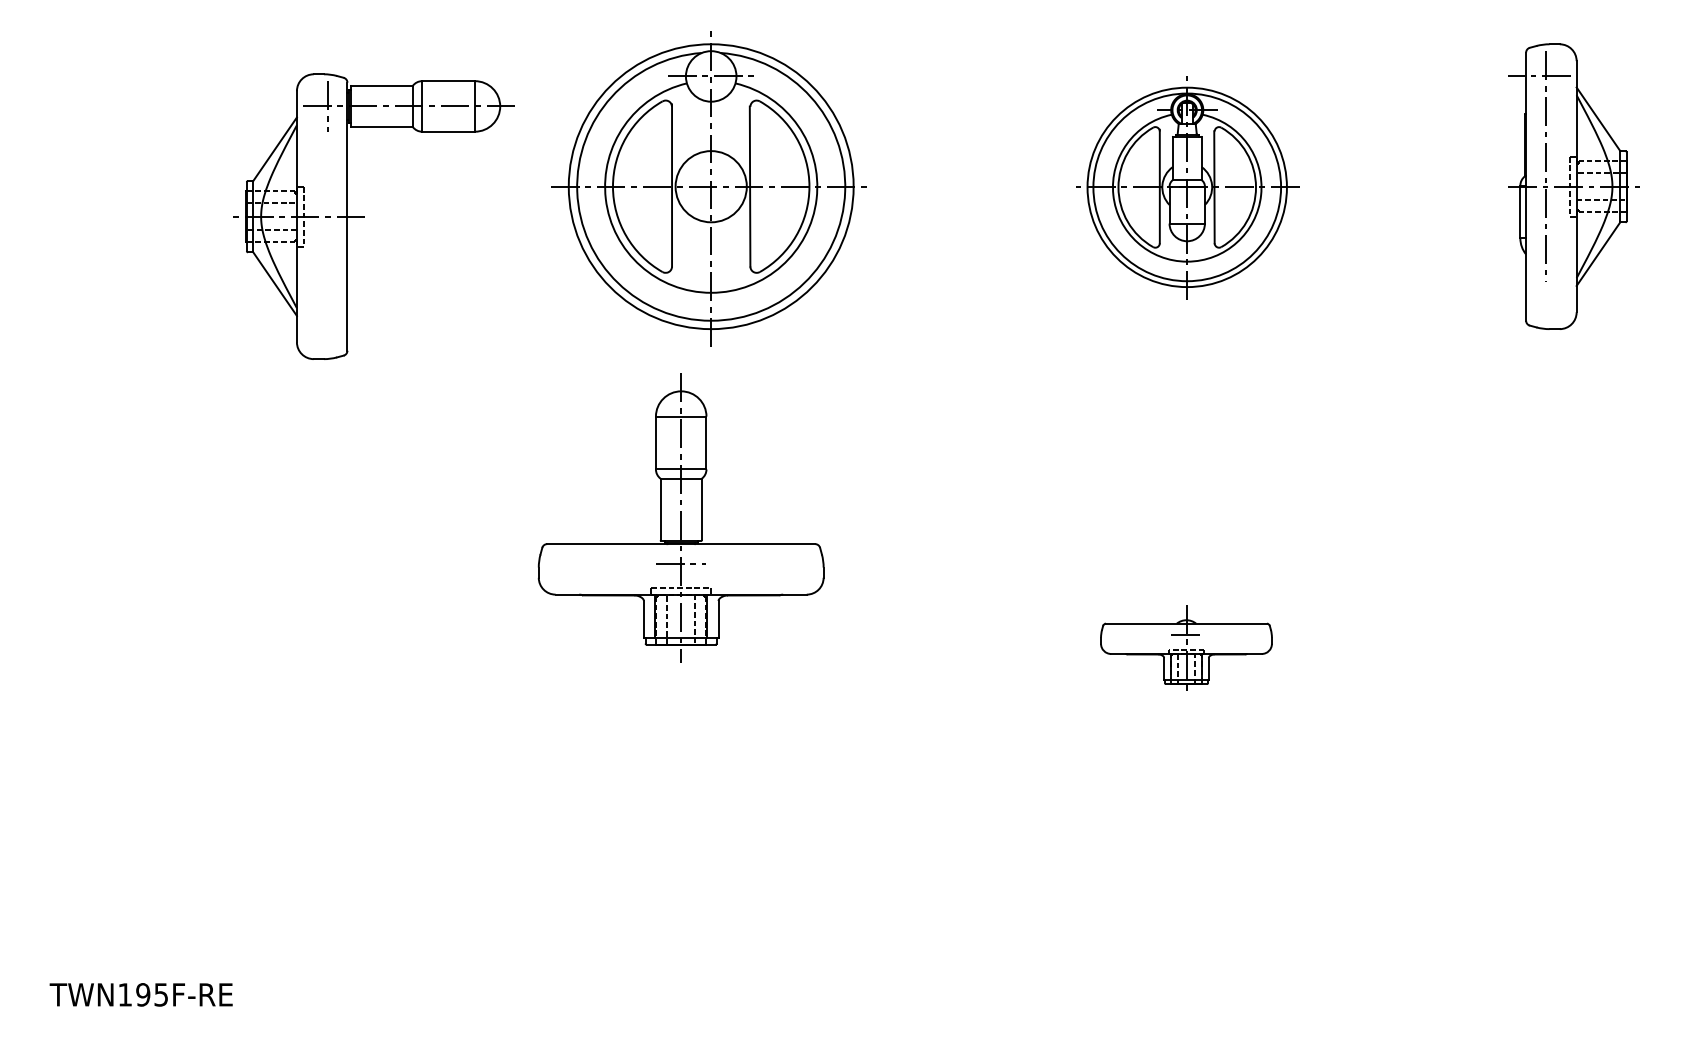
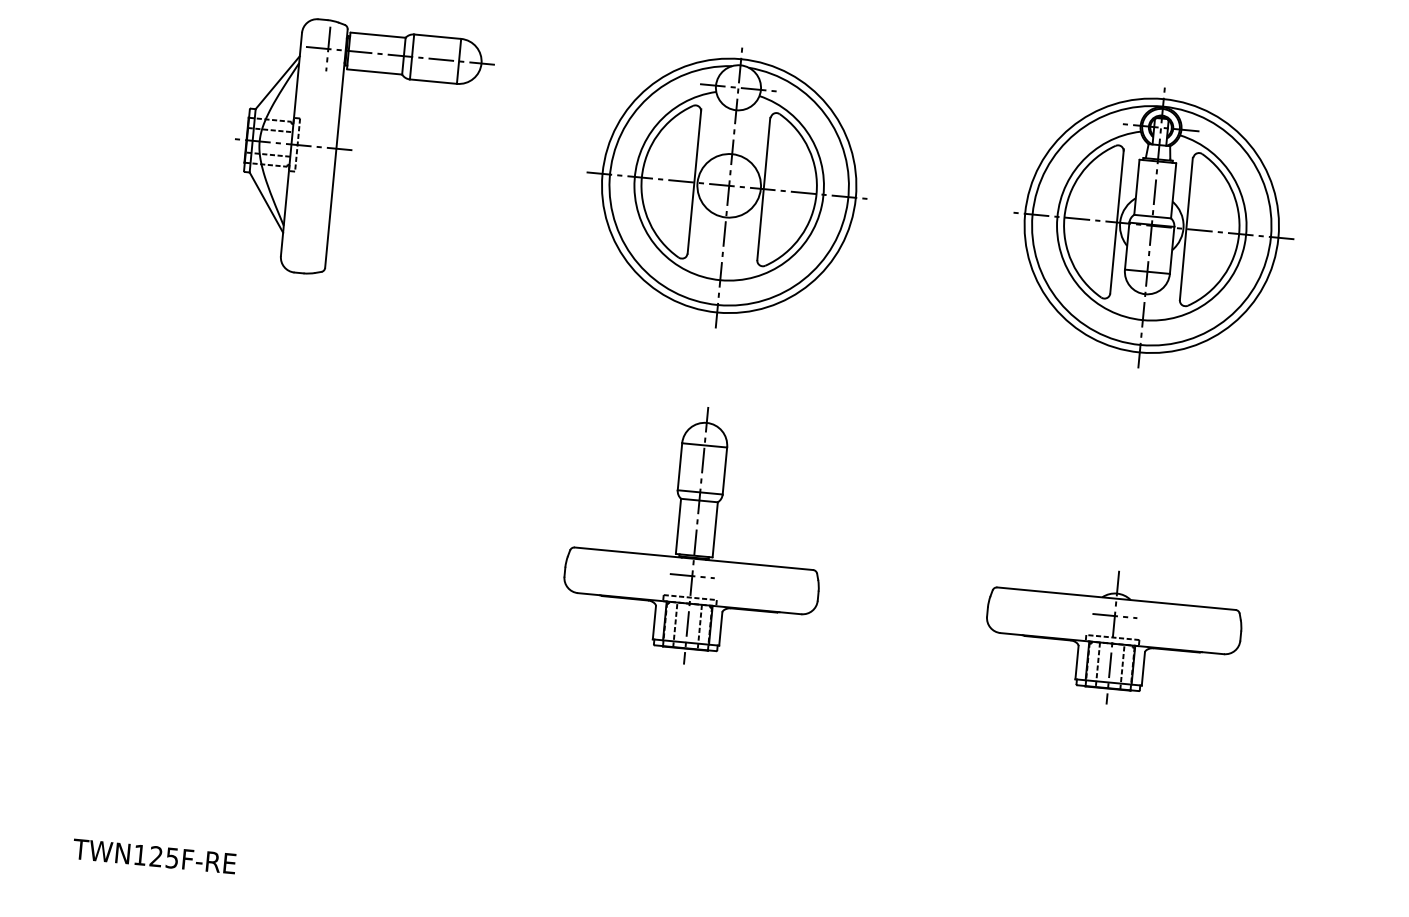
part: (1188, 188) -> (1153, 227), size x1.43
part: (364, 216) -> (351, 149), moved
part: (680, 517) -> (695, 535), moved
part: (1186, 649) -> (1112, 637), size x1.67
text: (143, 994) -> (156, 856), TWN195F-RE -> TWN125F-RE

